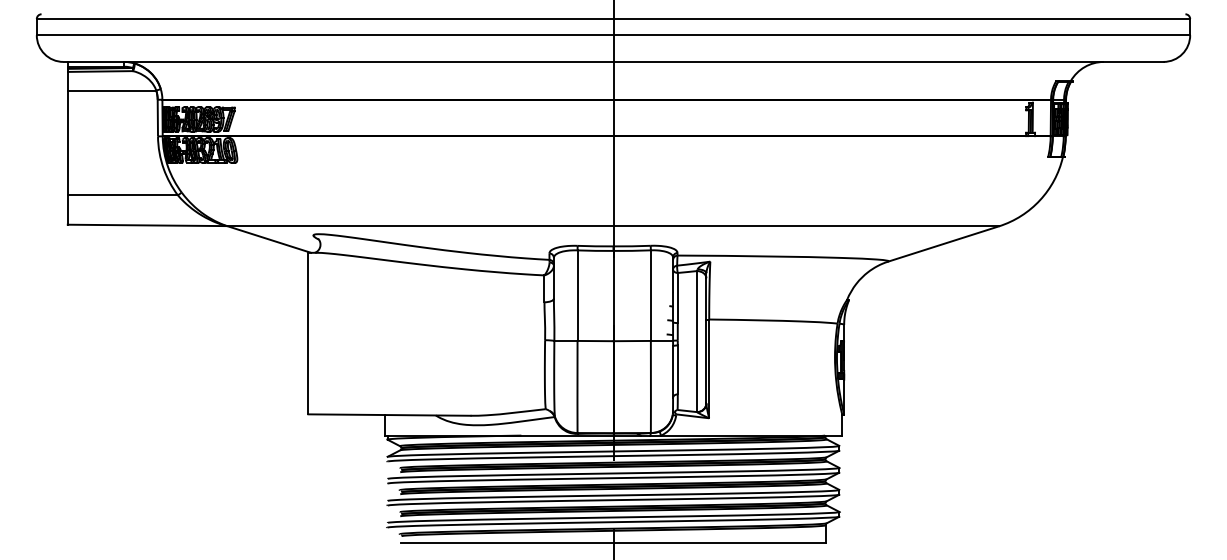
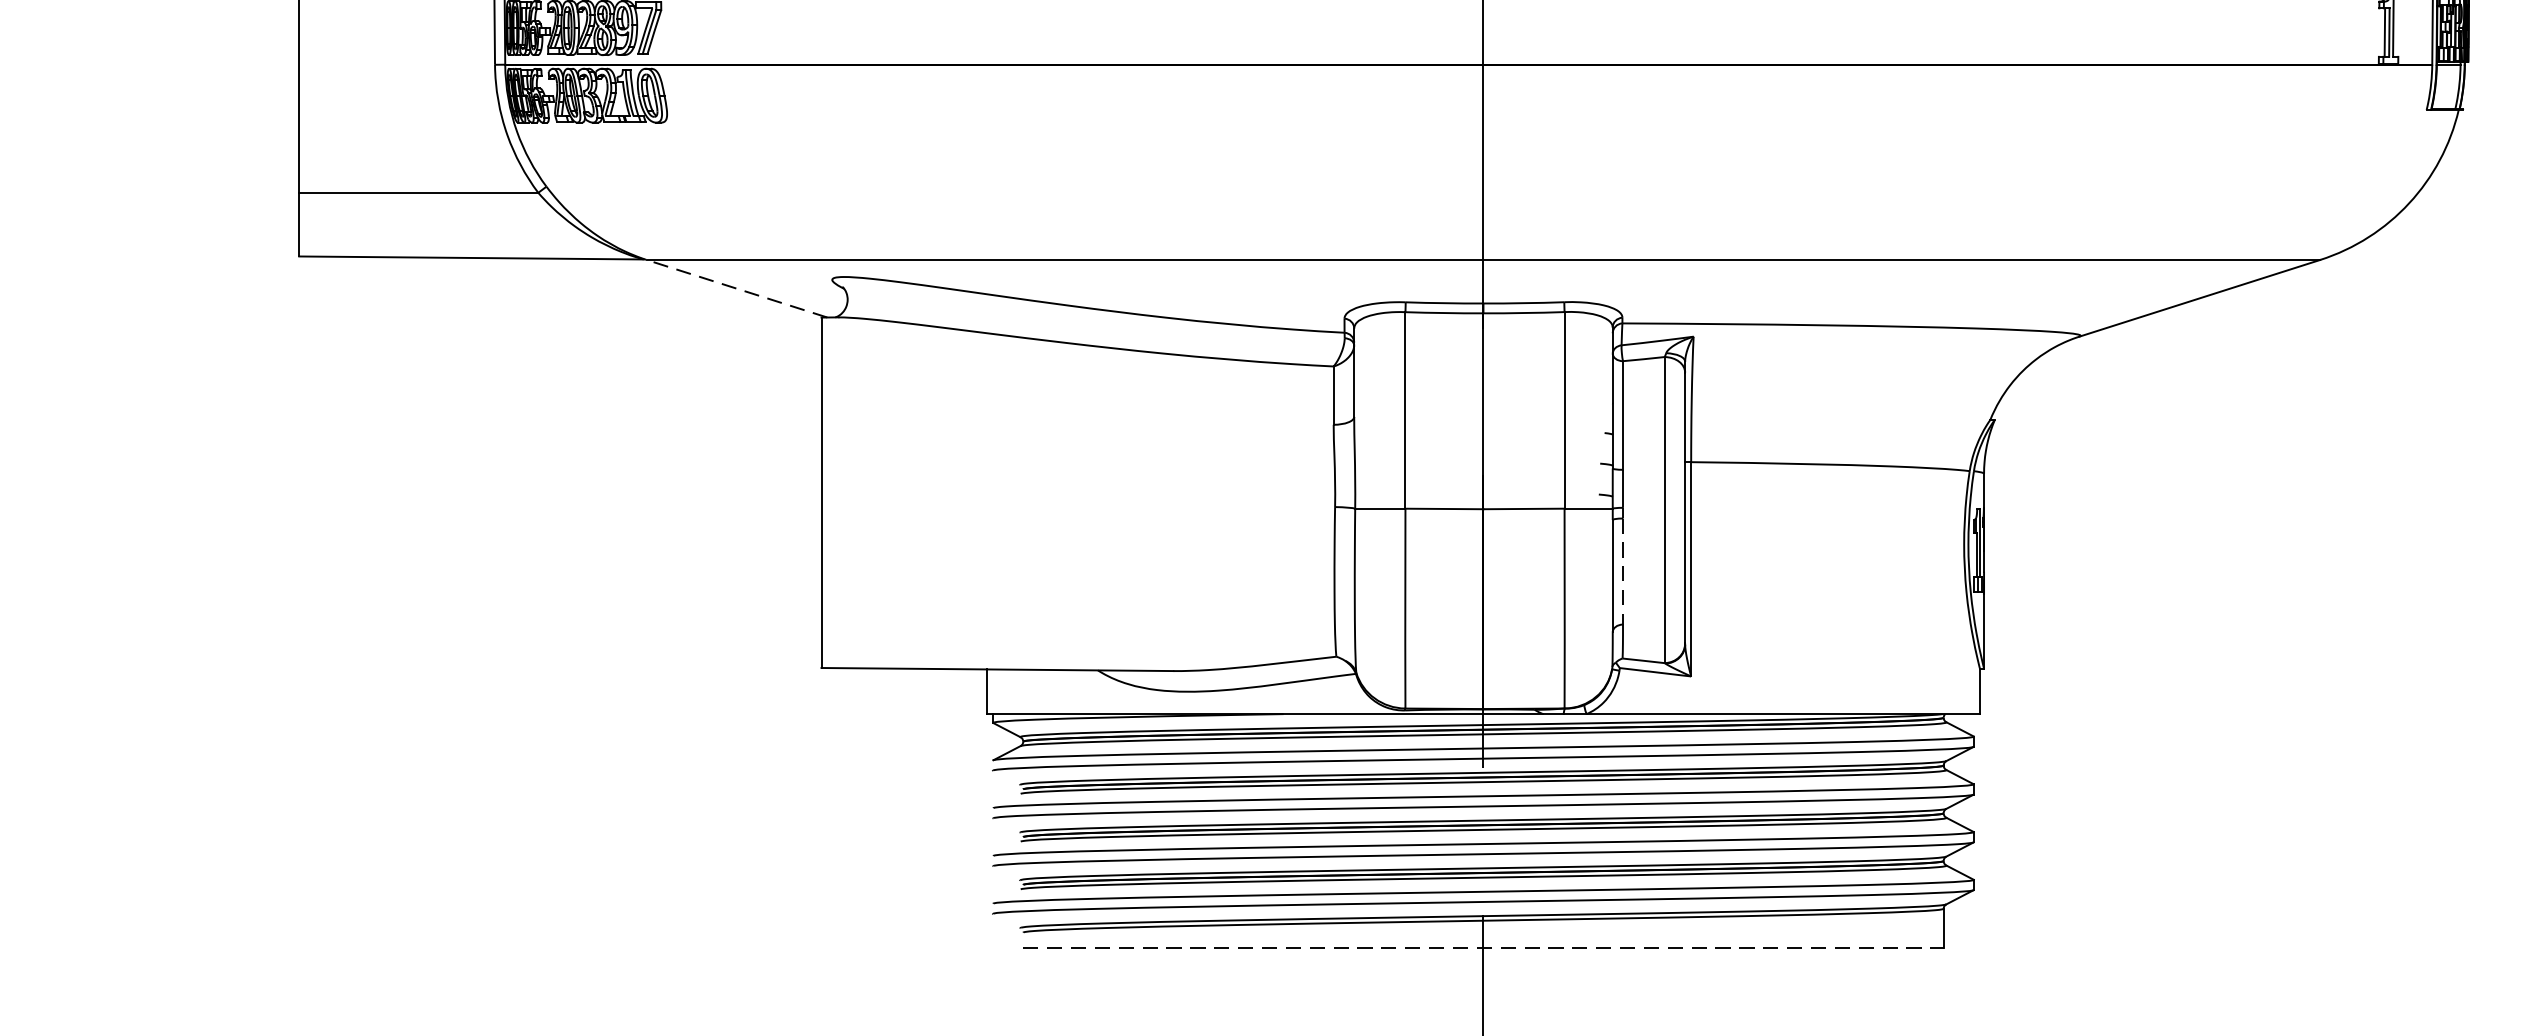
line: (269, 239) -> (736, 288), solid -> dashed
line: (677, 370) -> (1622, 572), solid -> dashed
line: (613, 543) -> (1483, 948), solid -> dashed

